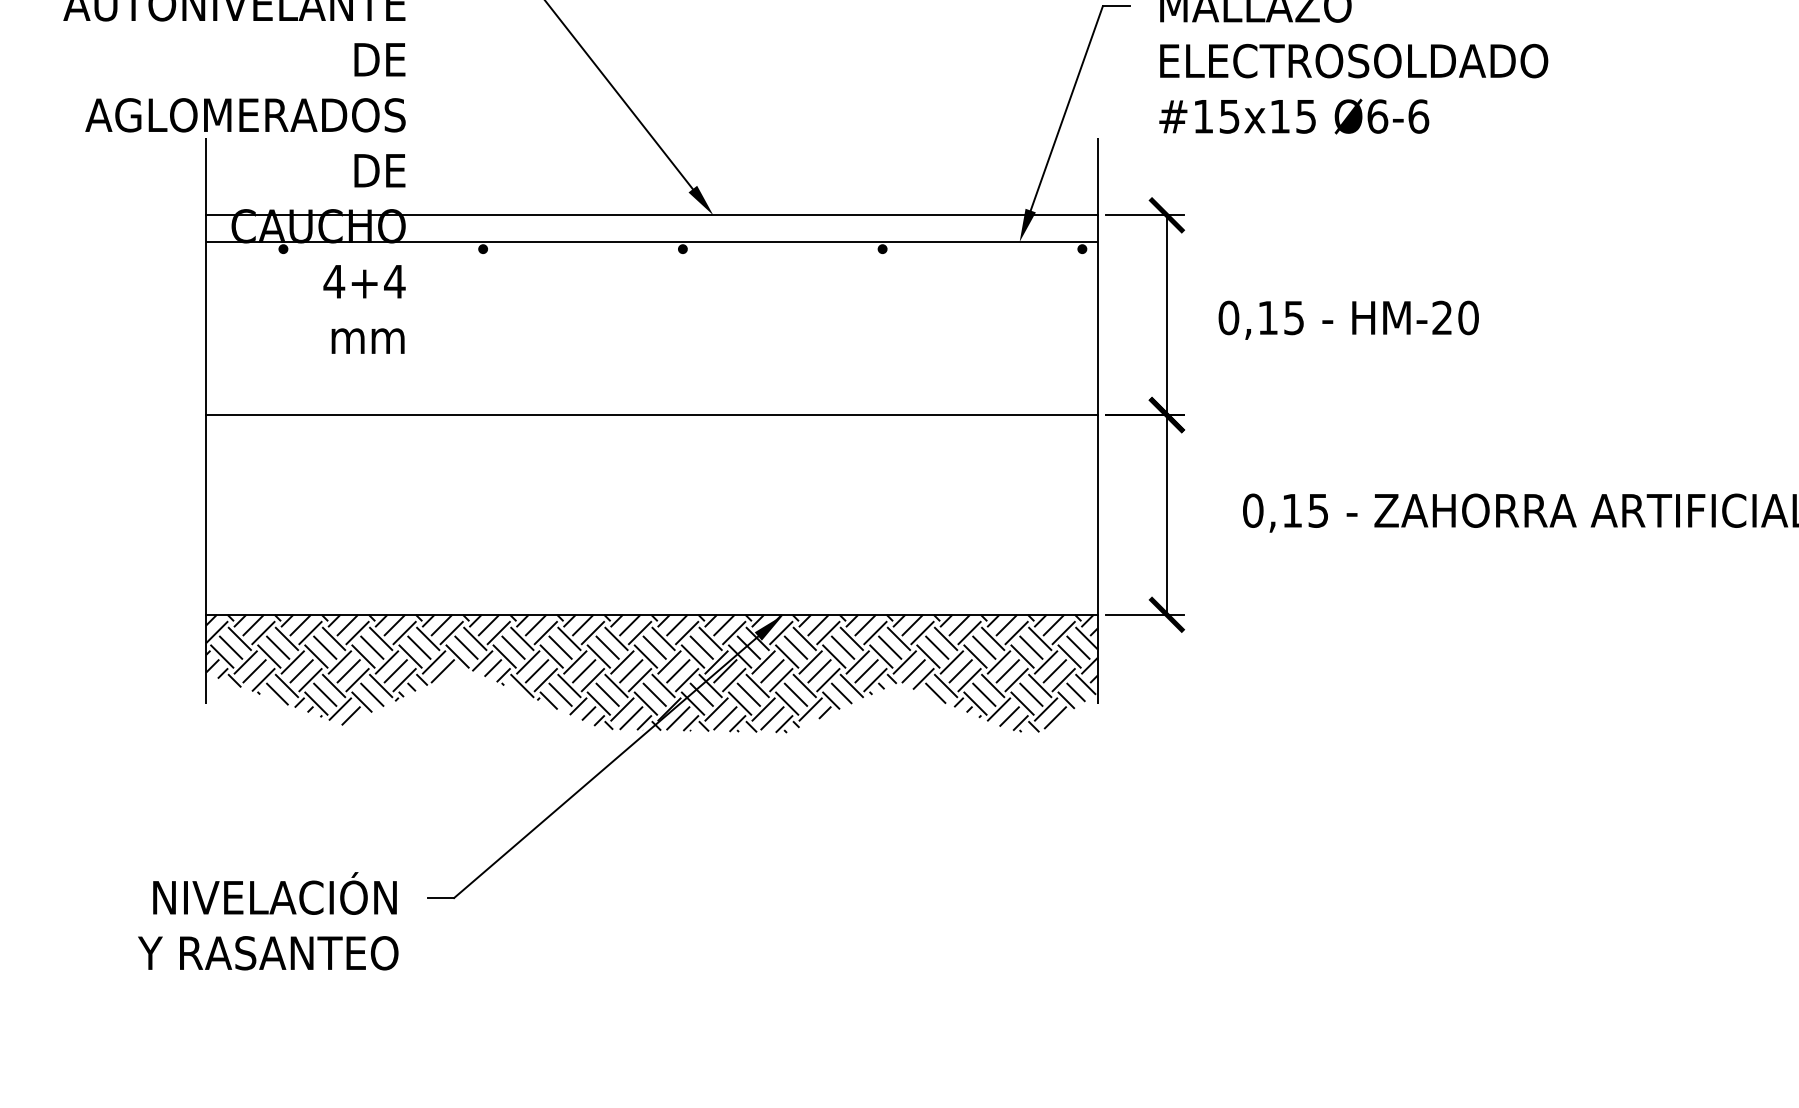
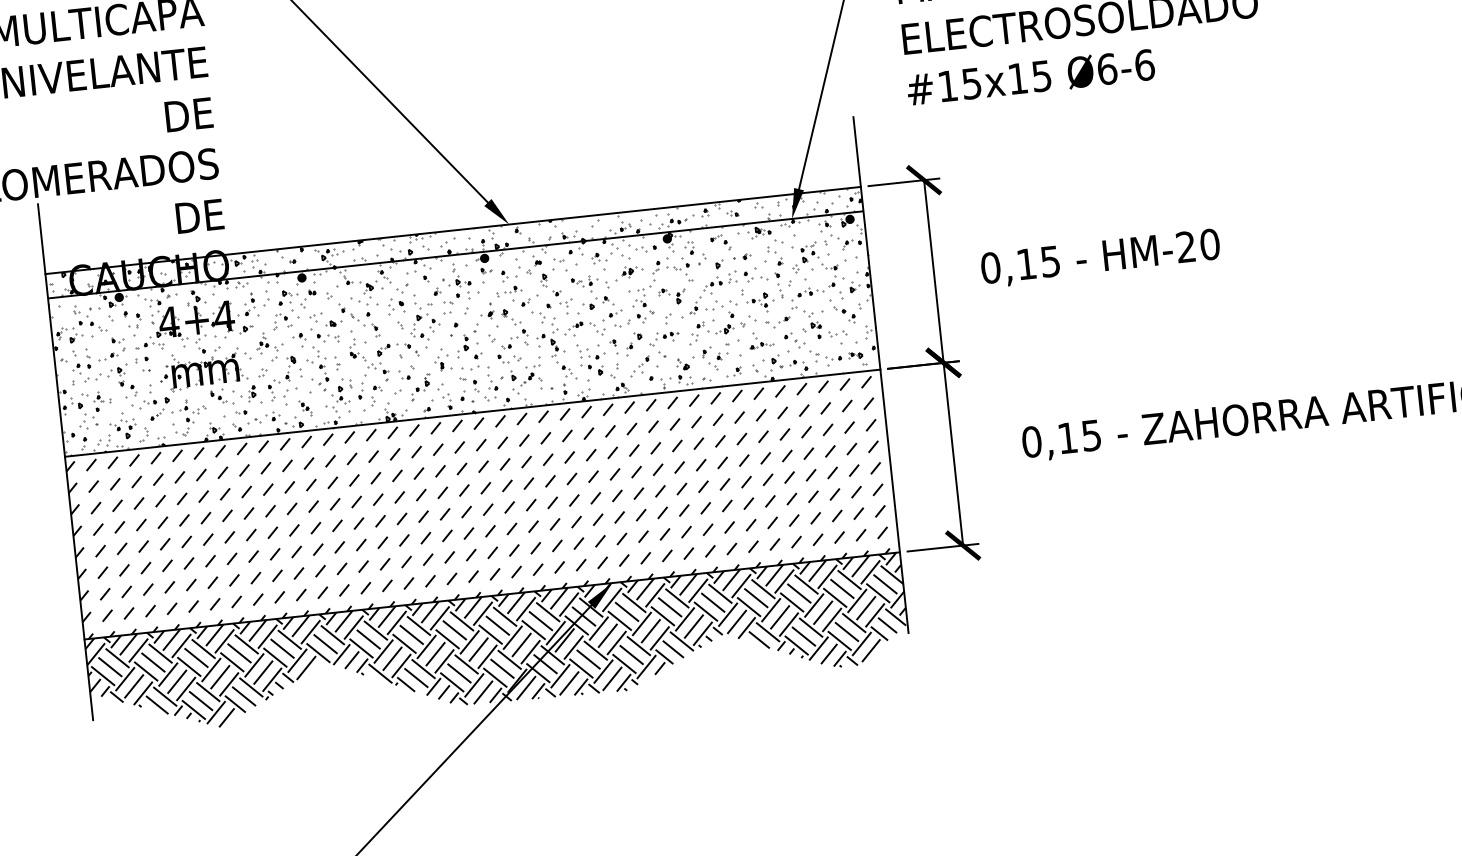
hatch: (651, 315) -> (462, 322), added
hatch: (646, 517) -> (477, 507), added

